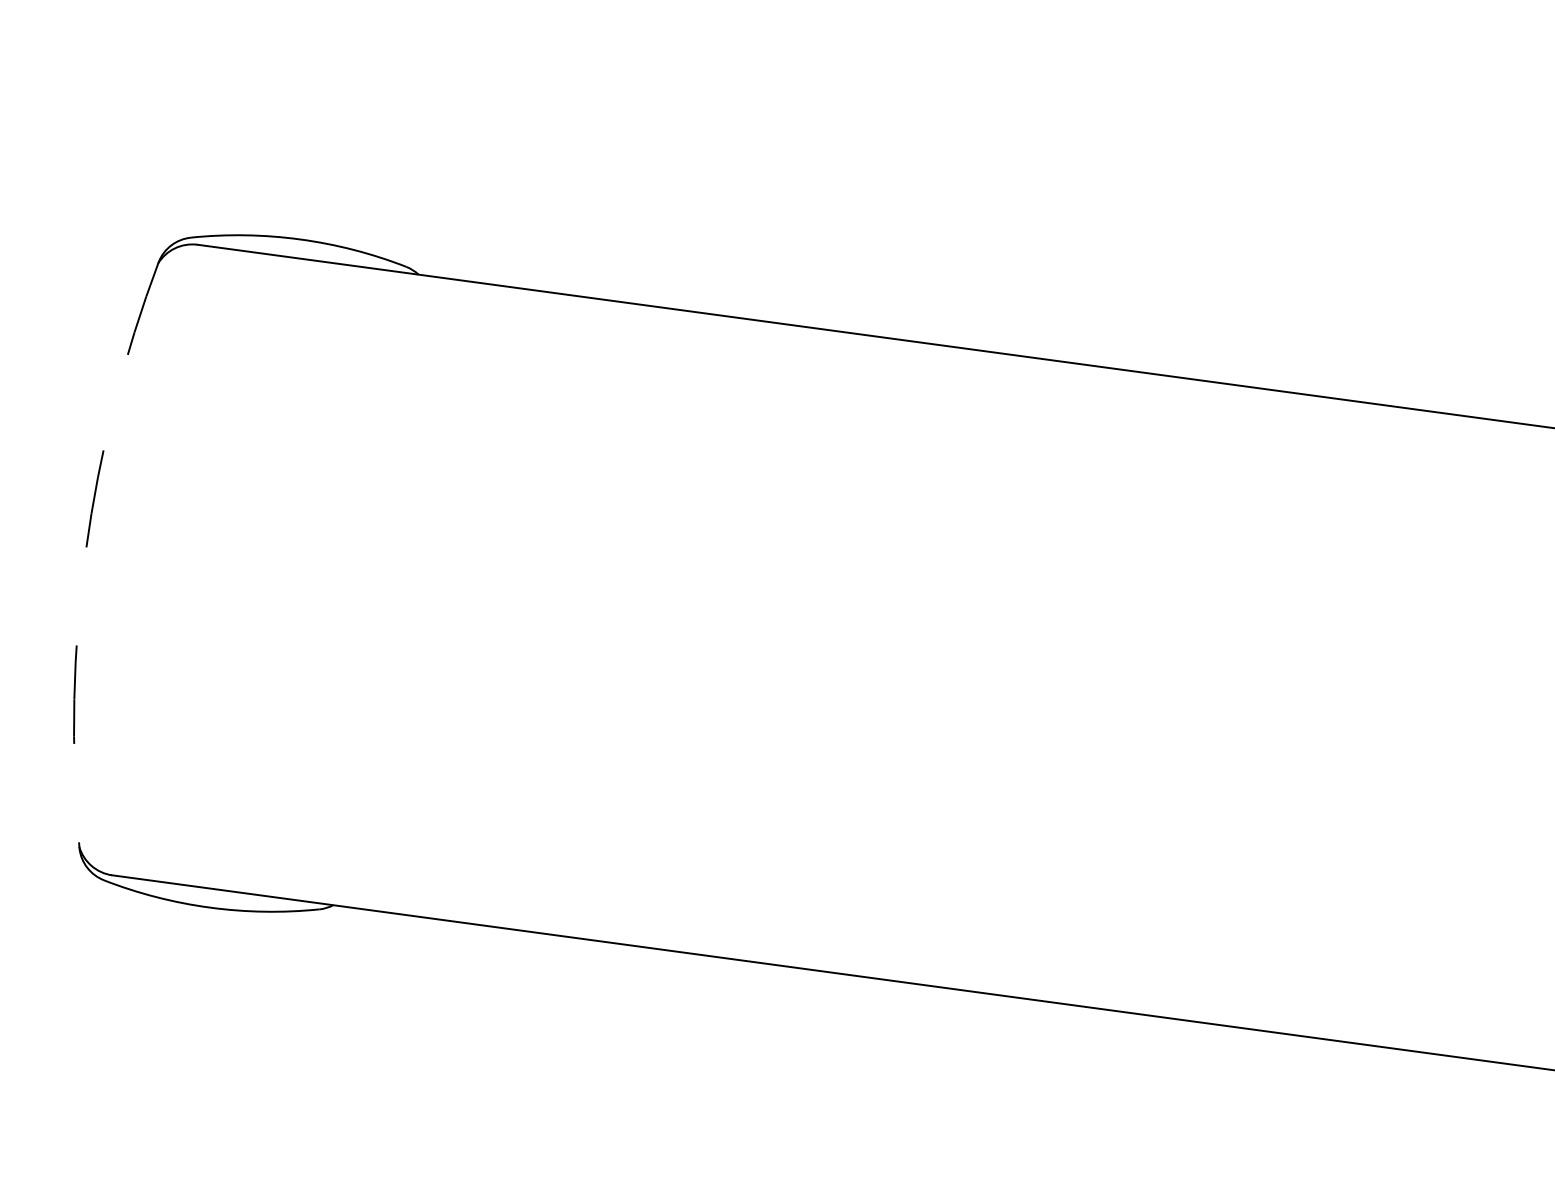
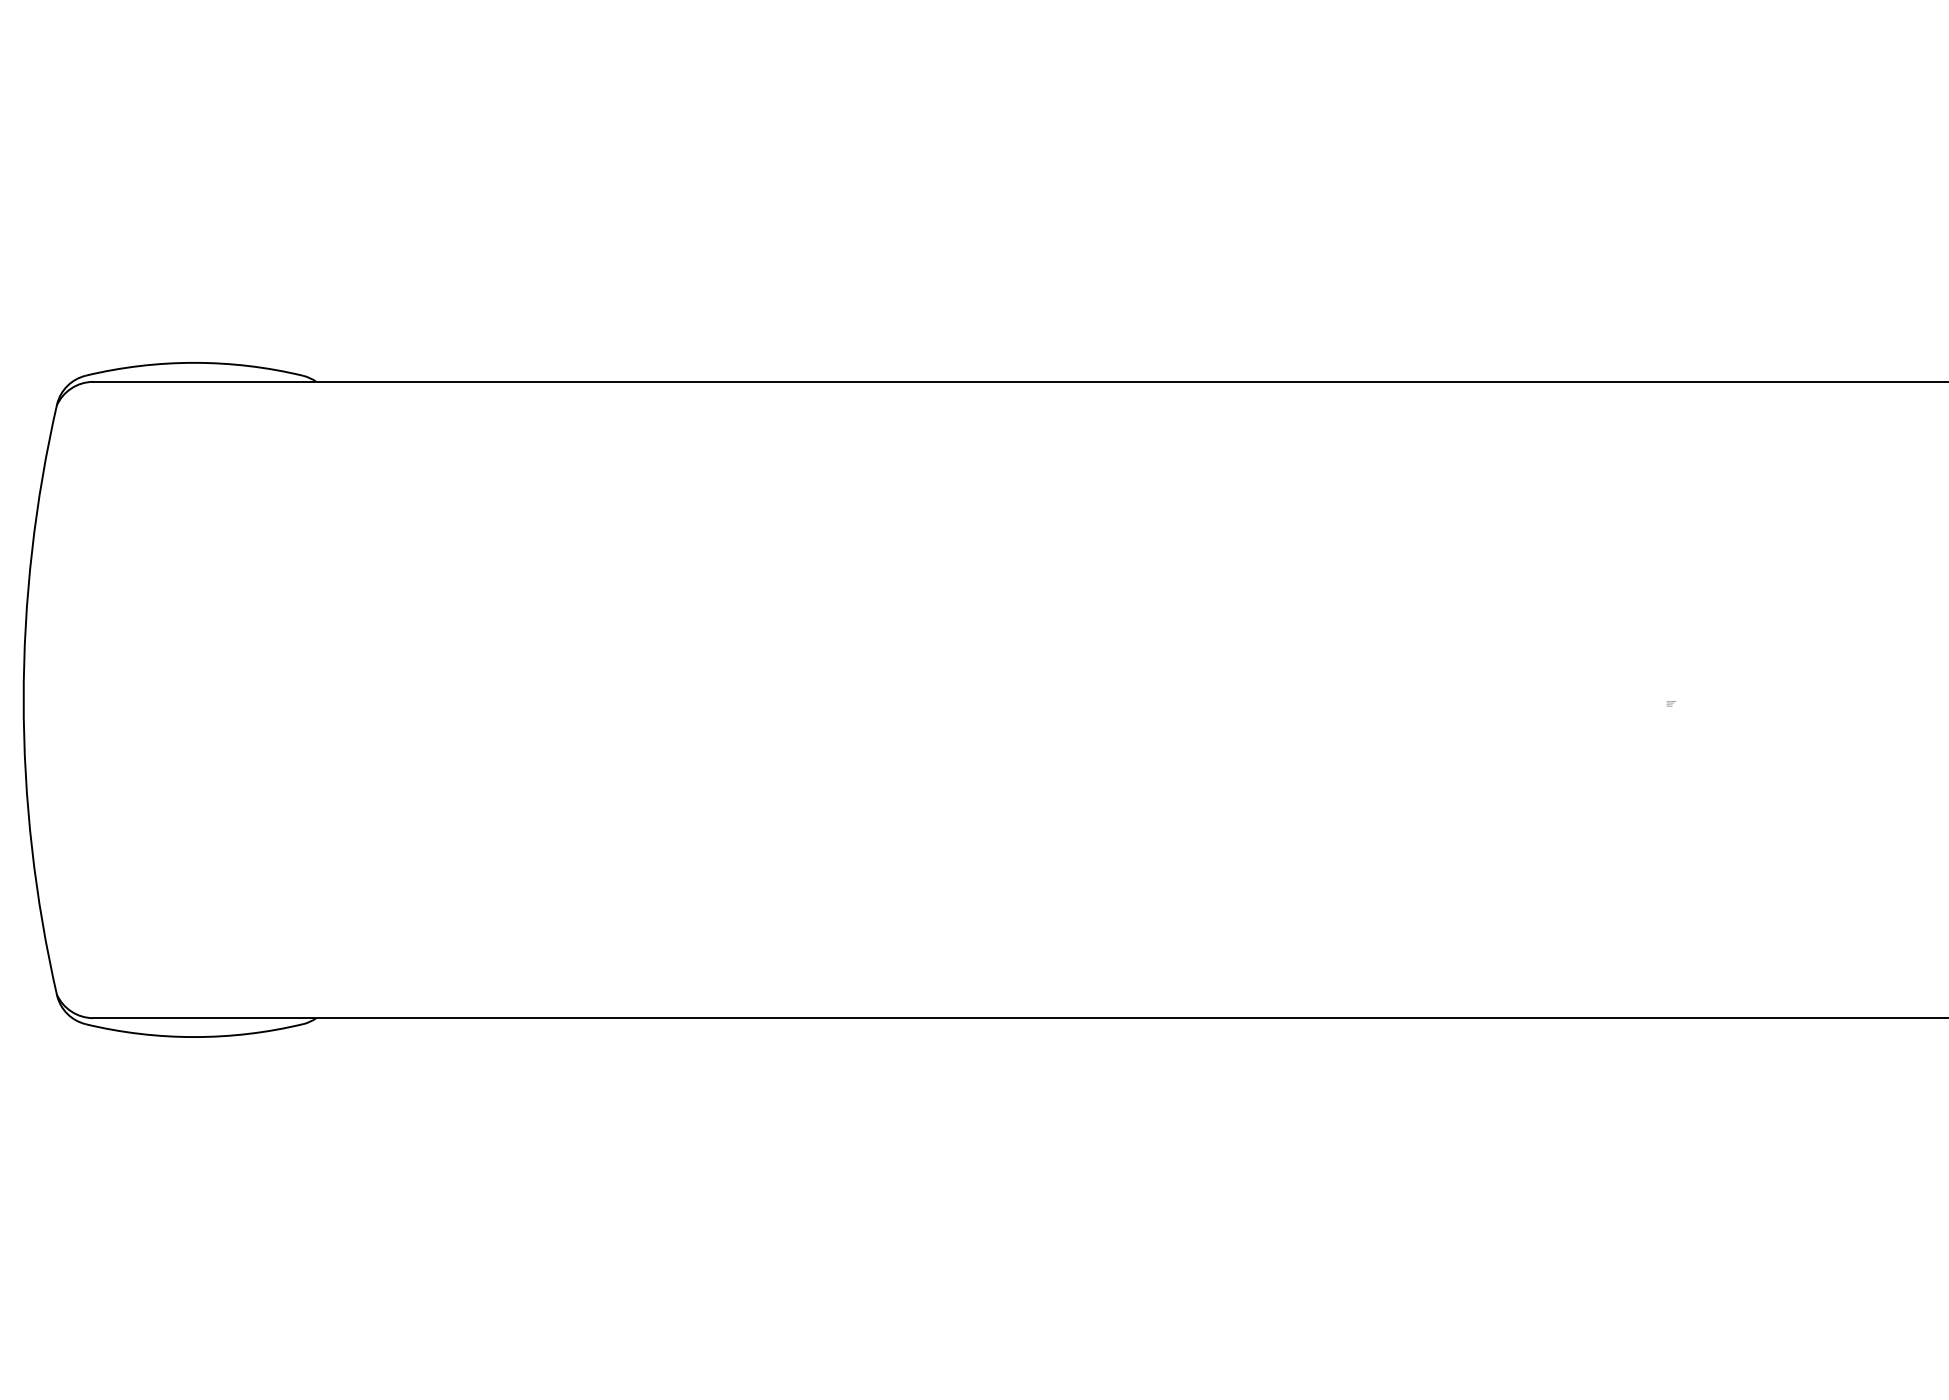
arc: (85, 550) -> (23, 699), dashed -> solid

